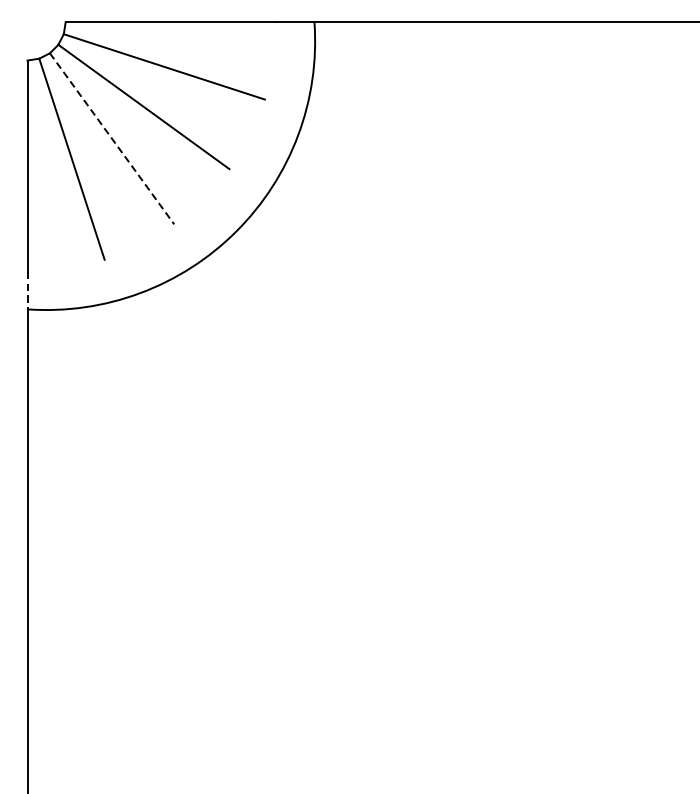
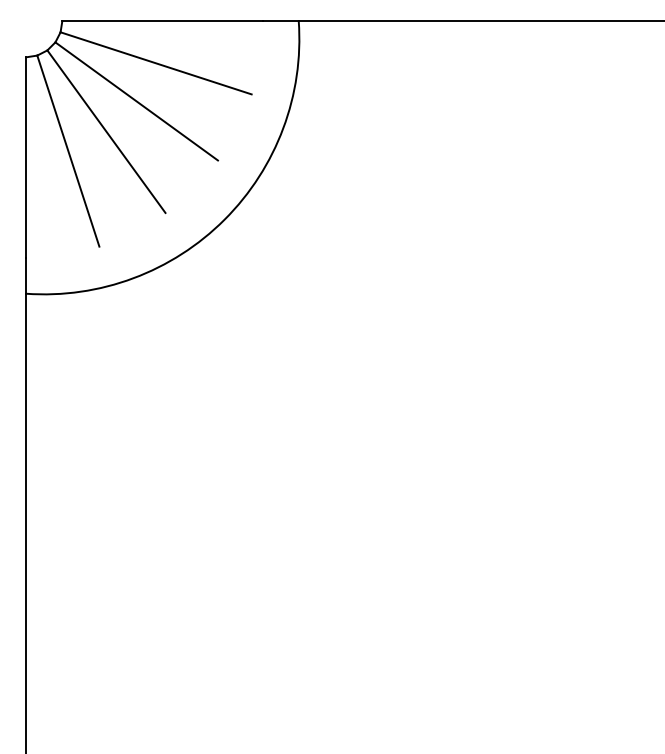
line: (112, 139) -> (106, 132), dashed -> solid
line: (27, 291) -> (26, 276), dashed -> solid

